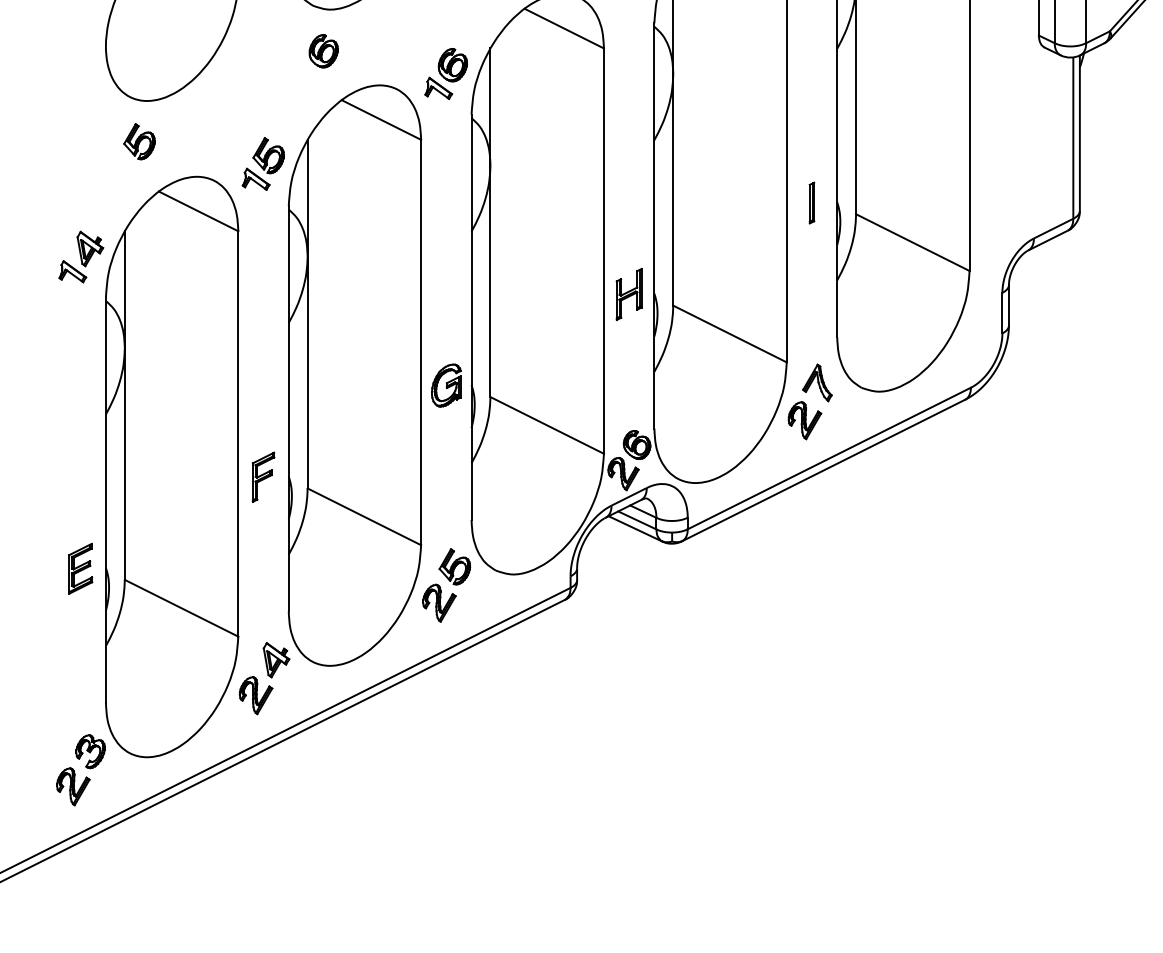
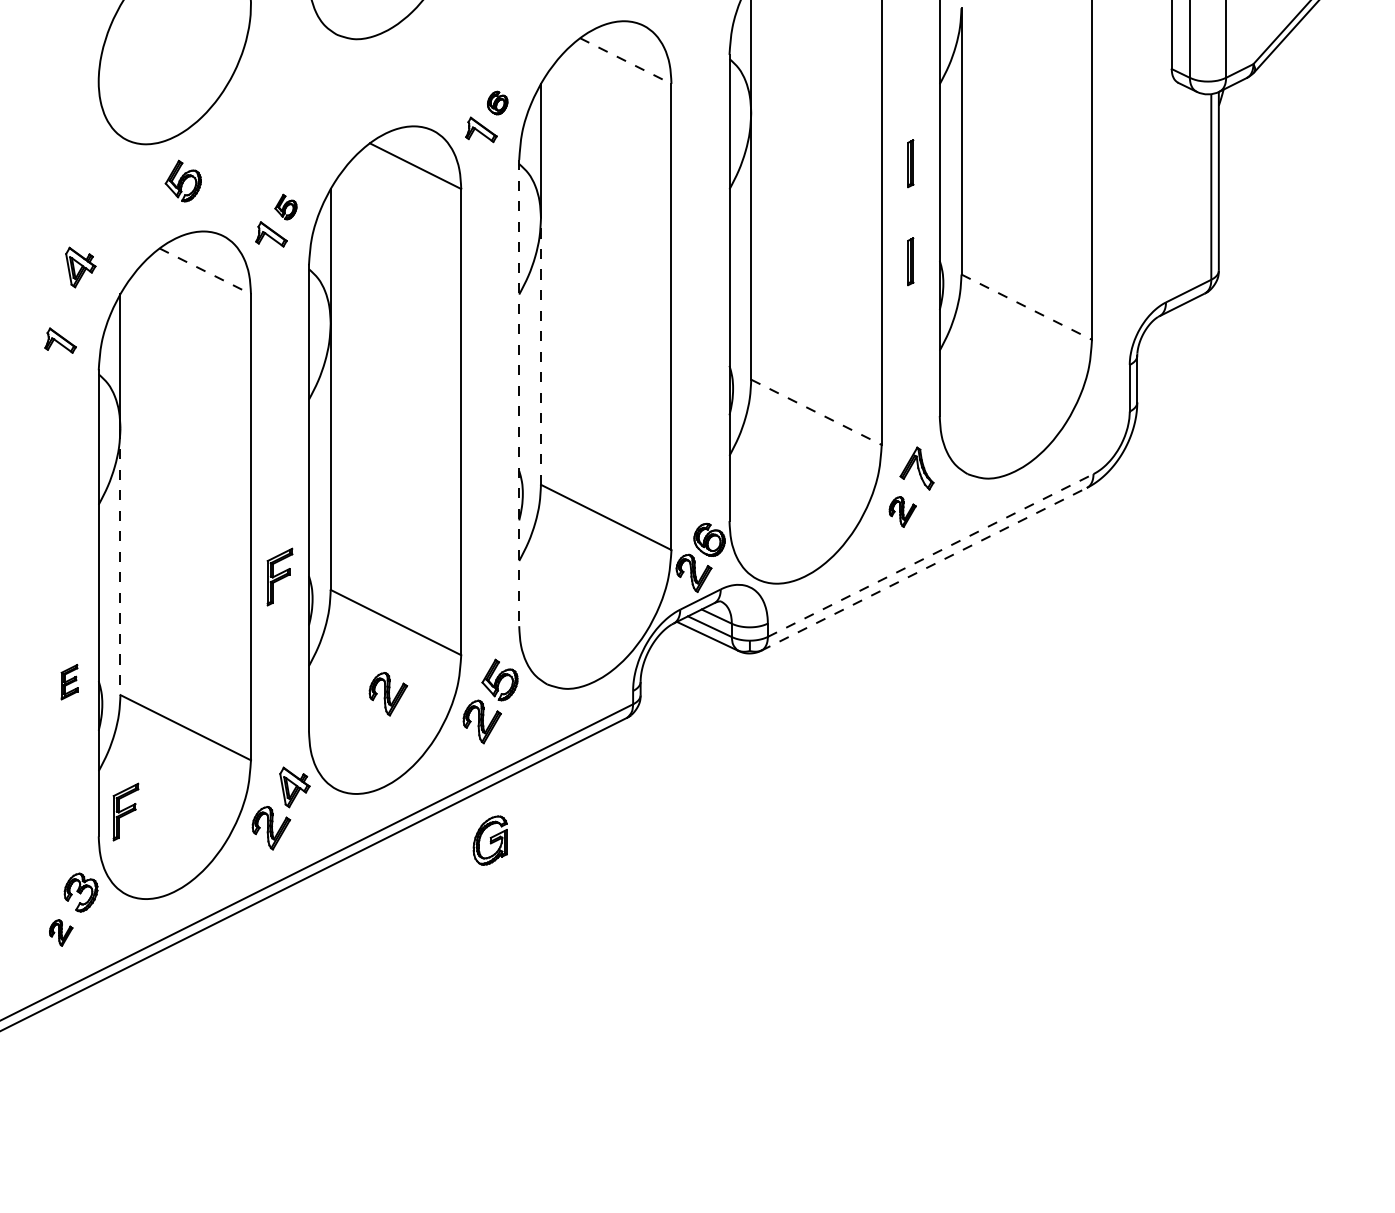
line: (564, 28) -> (626, 61), solid -> dashed
part: (323, 50) -> (349, 86), removed
part: (452, 64) -> (497, 102), size x0.6
part: (811, 117) -> (910, 163), added
part: (138, 141) -> (182, 180), moved
part: (268, 155) -> (285, 206), size x0.6
line: (198, 211) -> (205, 271), solid -> dashed
line: (912, 242) -> (1026, 307), solid -> dashed
part: (90, 248) -> (80, 267), moved
line: (490, 281) -> (540, 351), solid -> dashed
part: (629, 294) -> (700, 366), removed
line: (471, 317) -> (519, 393), solid -> dashed
line: (730, 334) -> (816, 412), solid -> dashed
part: (445, 385) -> (489, 840), moved
part: (804, 420) -> (902, 511), size x0.7
line: (830, 458) -> (931, 555), solid -> dashed
line: (124, 464) -> (120, 562), solid -> dashed
line: (823, 470) -> (924, 569), solid -> dashed
part: (80, 568) -> (69, 681), size x0.6
part: (357, 579) -> (388, 694), added
part: (129, 681) -> (125, 811), added
part: (72, 786) -> (60, 932), size x0.6

